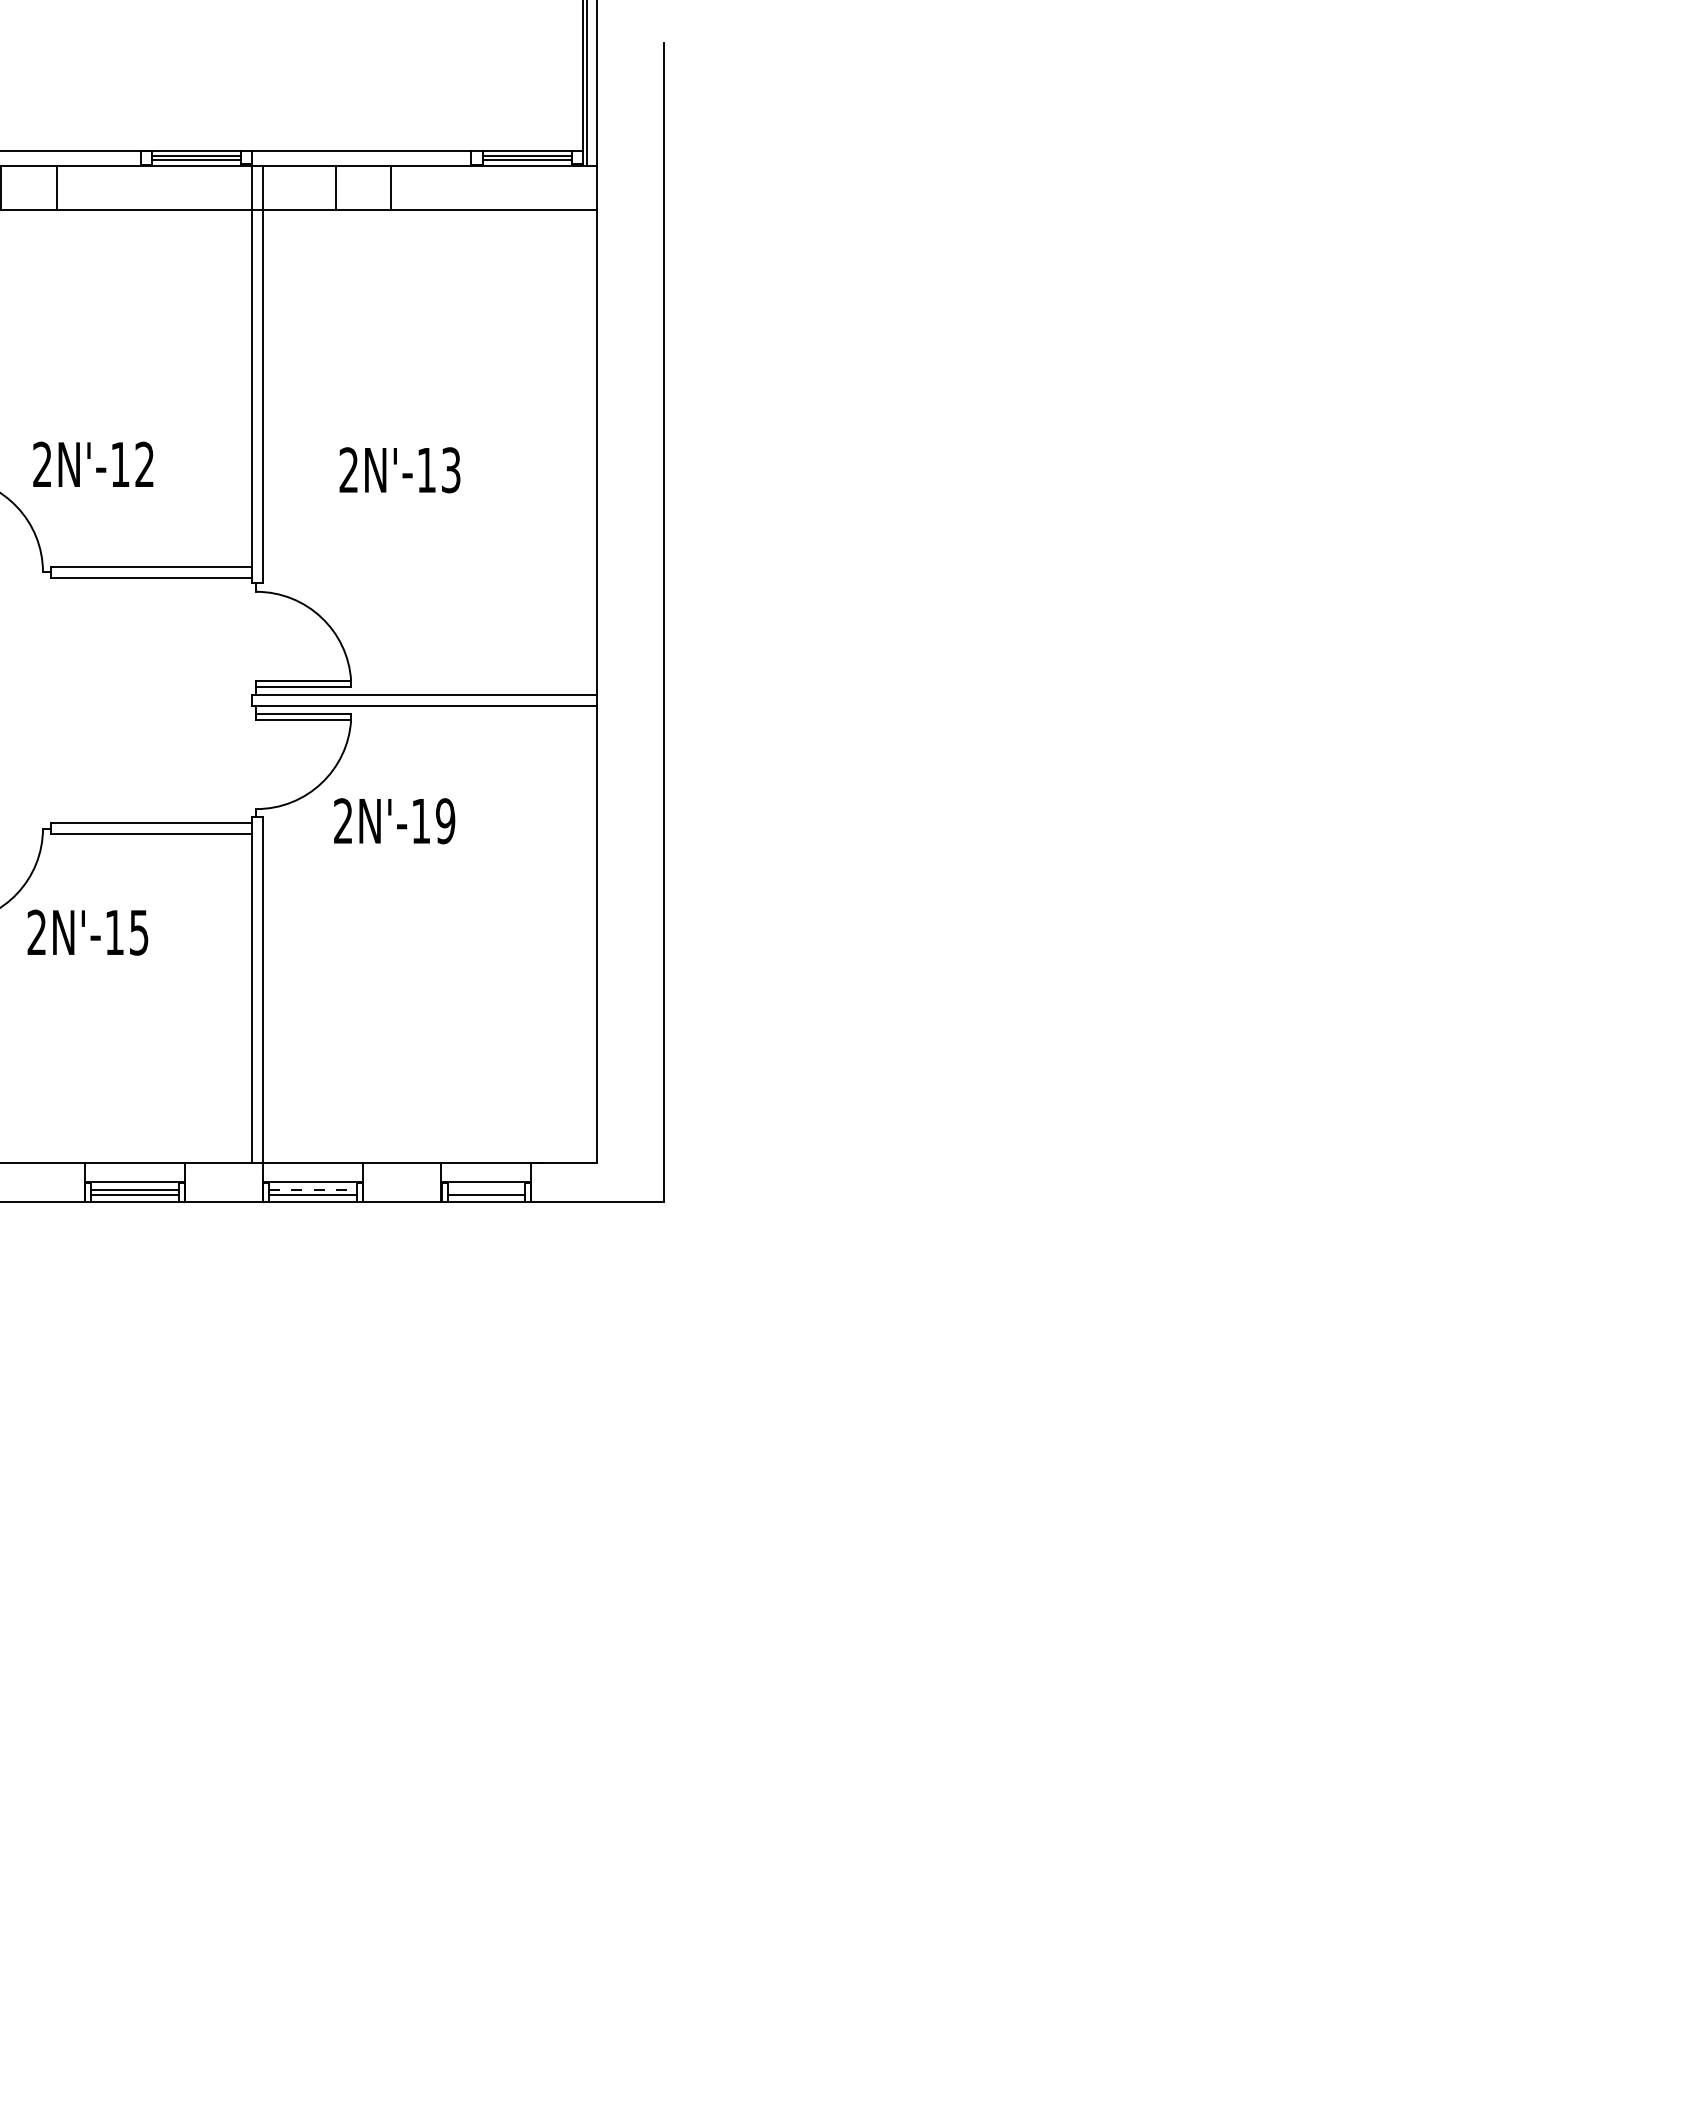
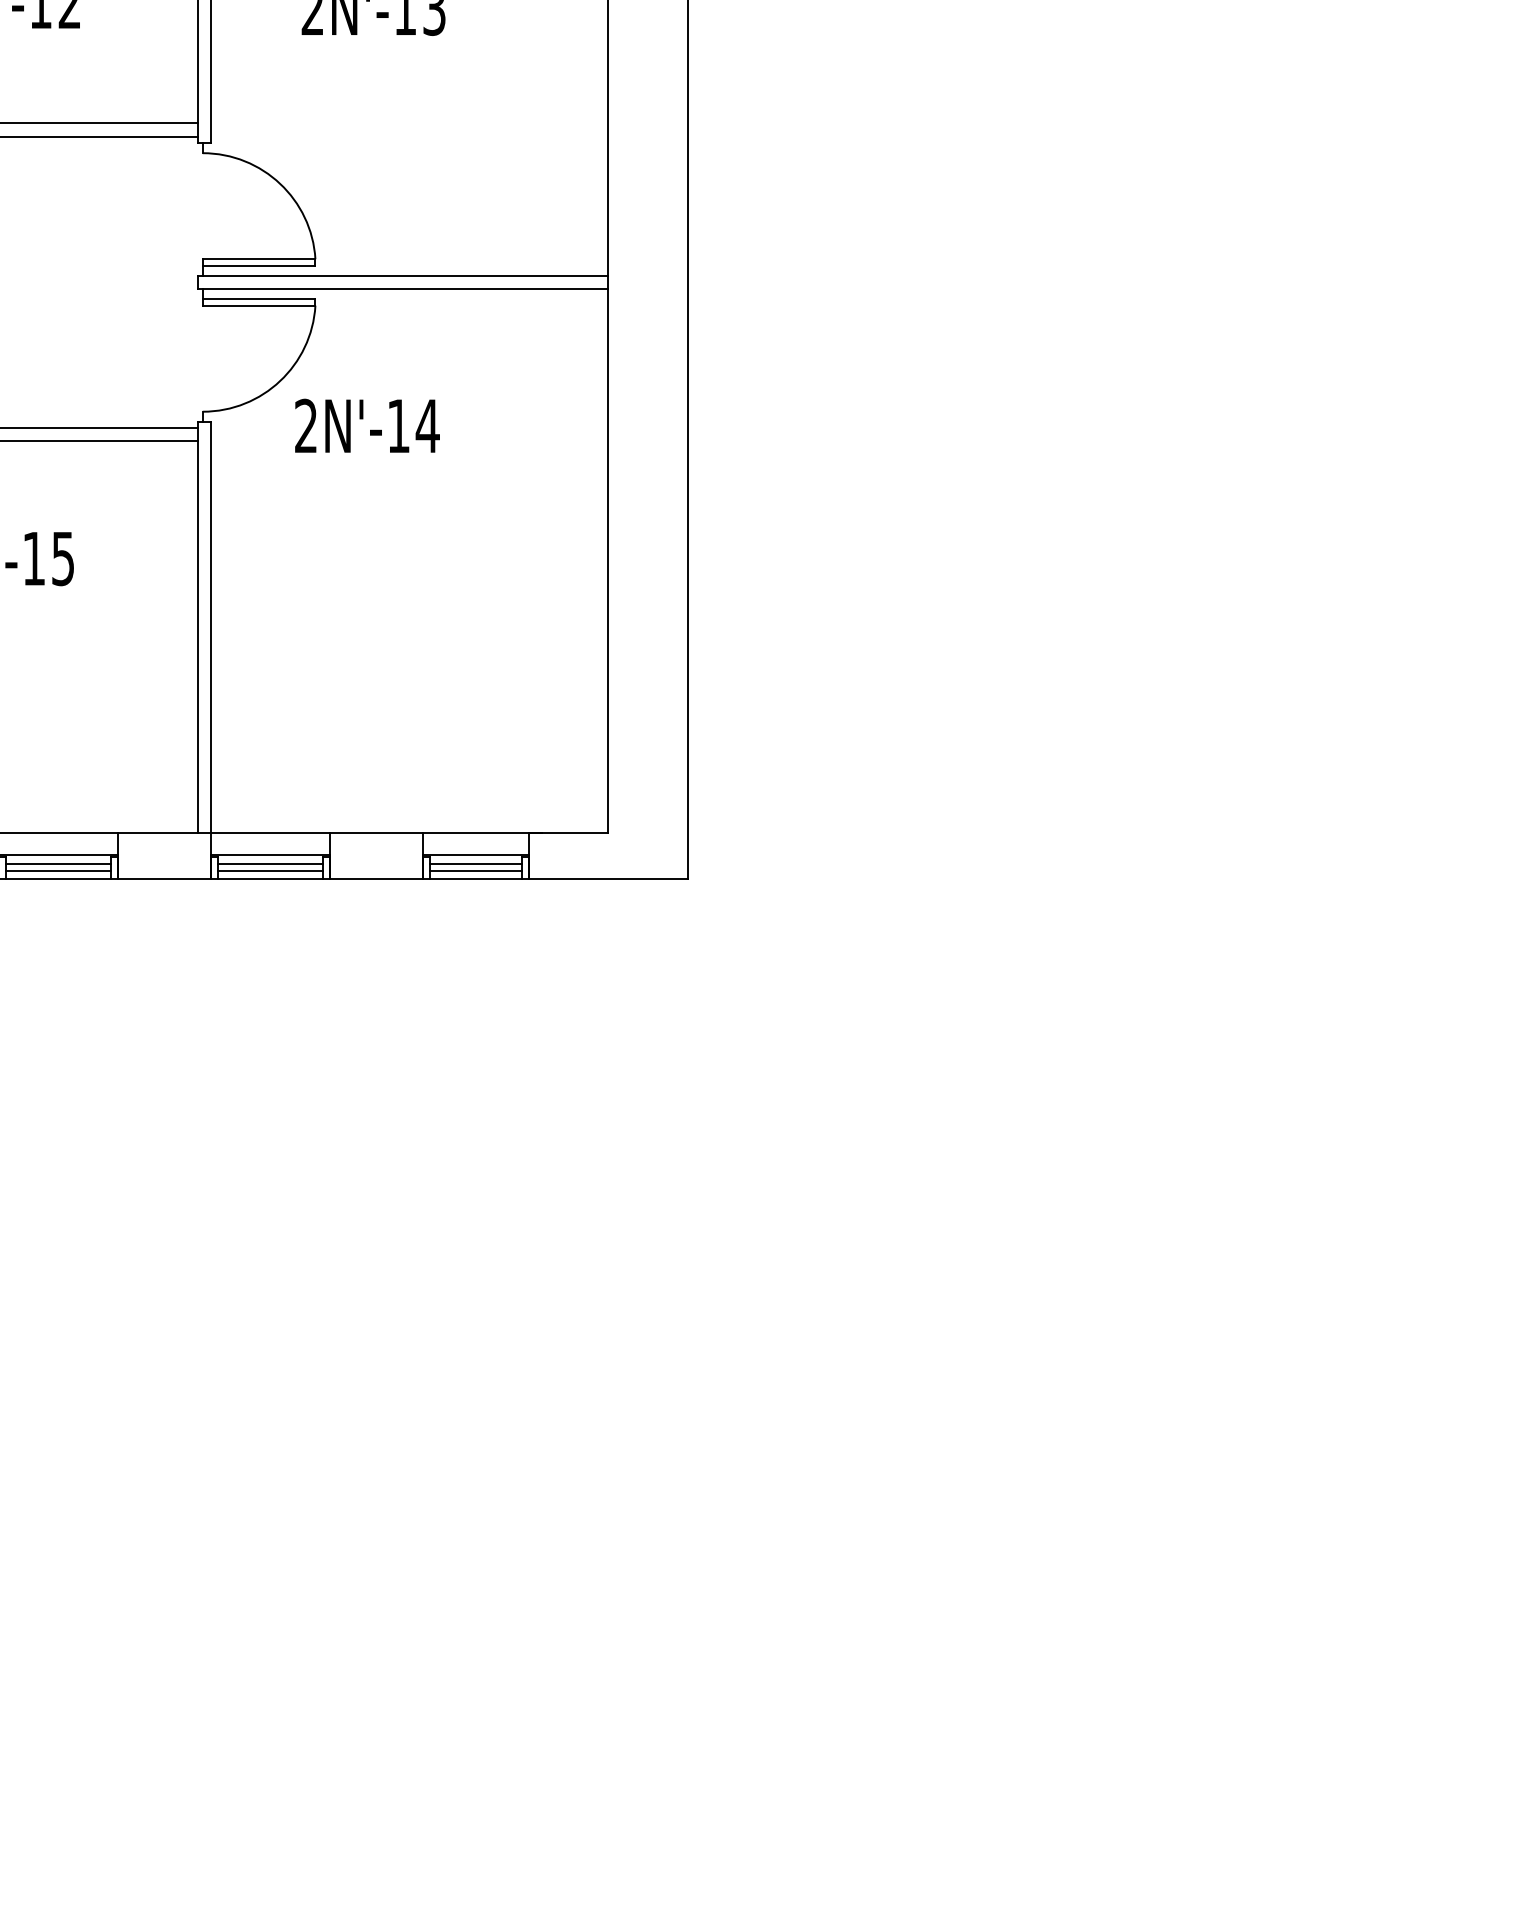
text: (445, 821) -> (427, 426), 2N'-19 -> 2N'-14
line: (313, 1189) -> (270, 864), dashed -> solid
line: (485, 1189) -> (475, 864), added

